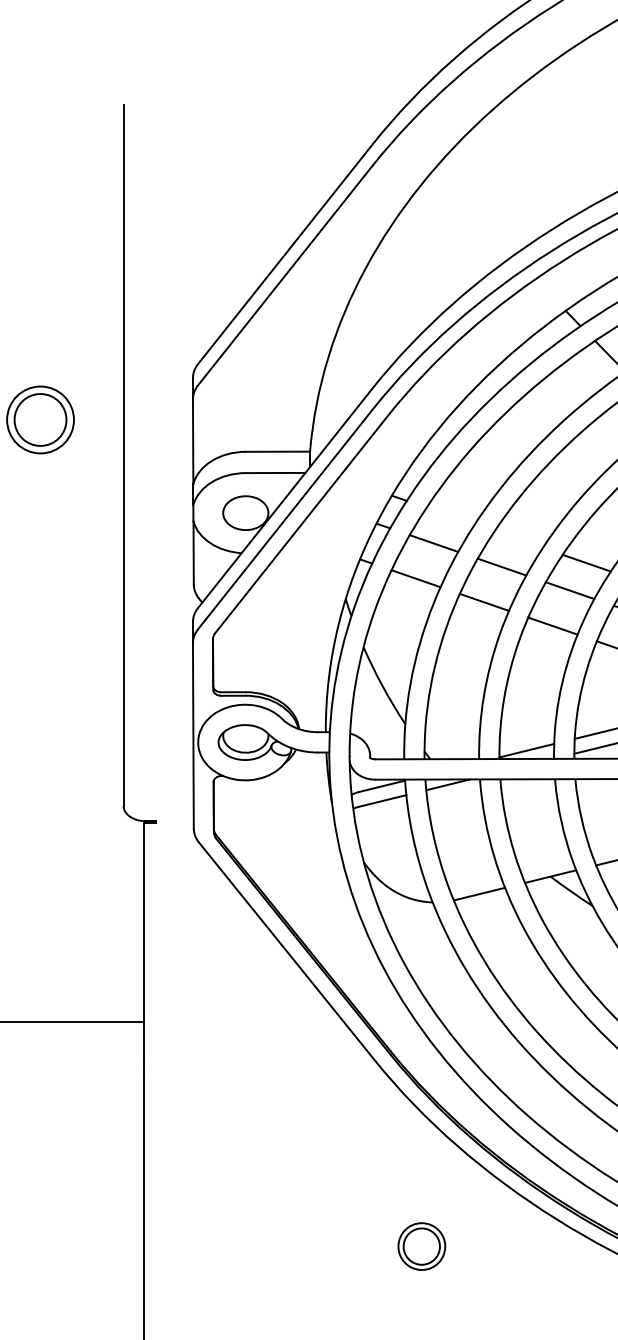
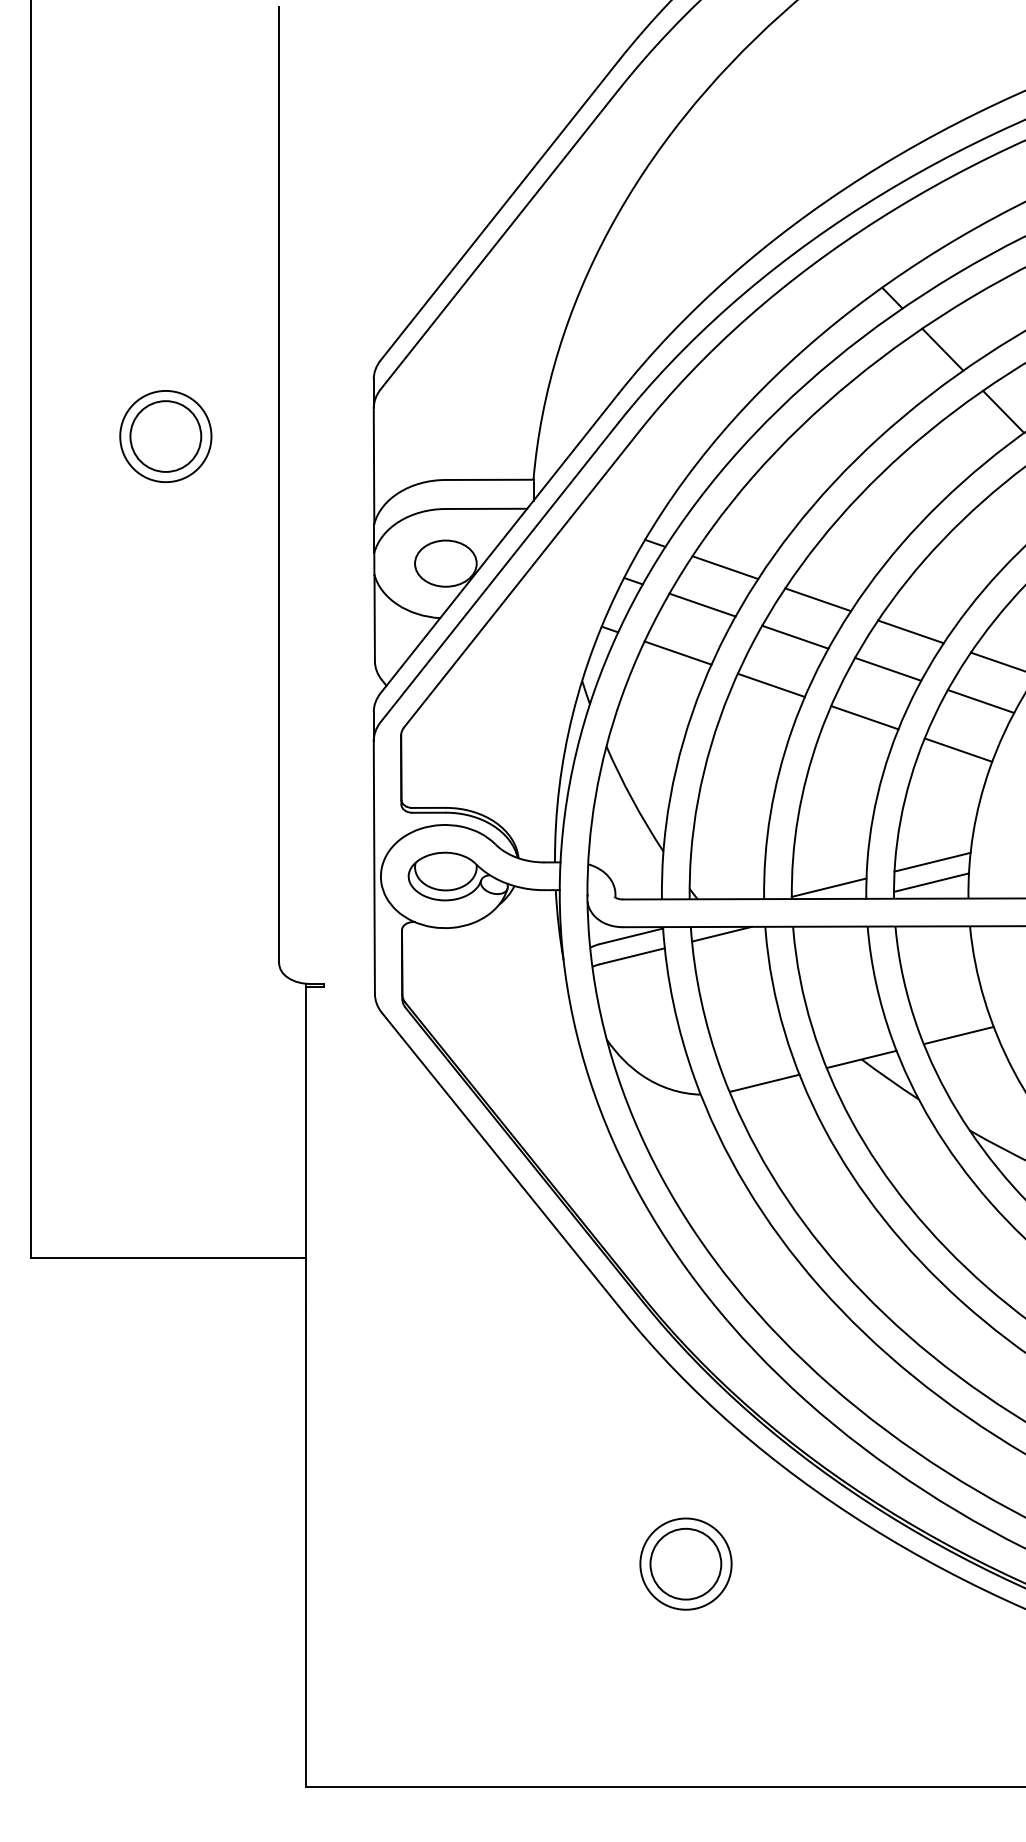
line: (450, 515) -> (725, 567), added
line: (518, 539) -> (817, 599), added
part: (421, 1246) -> (685, 1563), size x1.43

